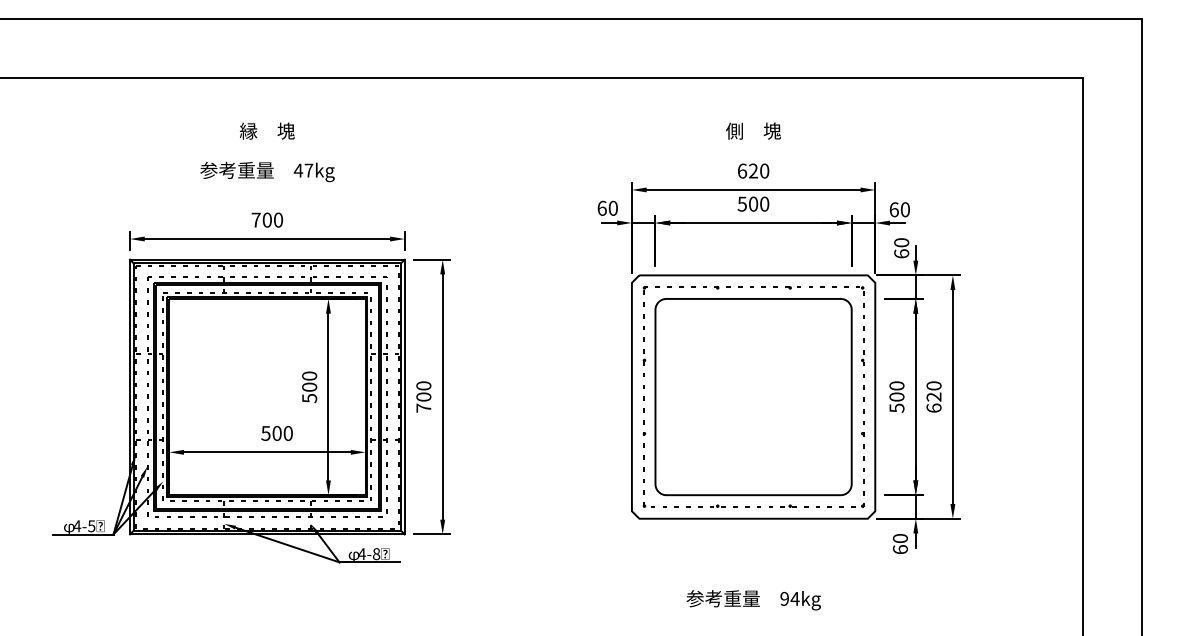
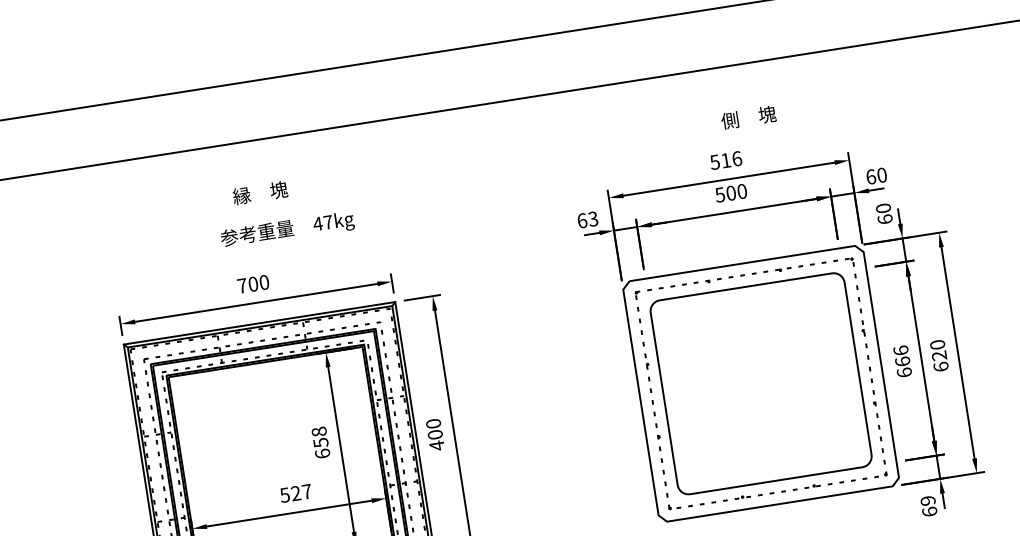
text: (267, 130) -> (260, 192), moved
text: (753, 130) -> (748, 116), moved
text: (753, 170) -> (725, 159), 620 -> 516
text: (267, 171) -> (287, 229), moved
text: (612, 208) -> (592, 219), 60 -> 63
text: (309, 387) -> (320, 443), 500 -> 658
text: (896, 396) -> (902, 361), 500 -> 666
text: (423, 408) -> (436, 446), 700 -> 400
text: (282, 433) -> (301, 492), 500 -> 527
text: (900, 538) -> (928, 500), 60 -> 69

